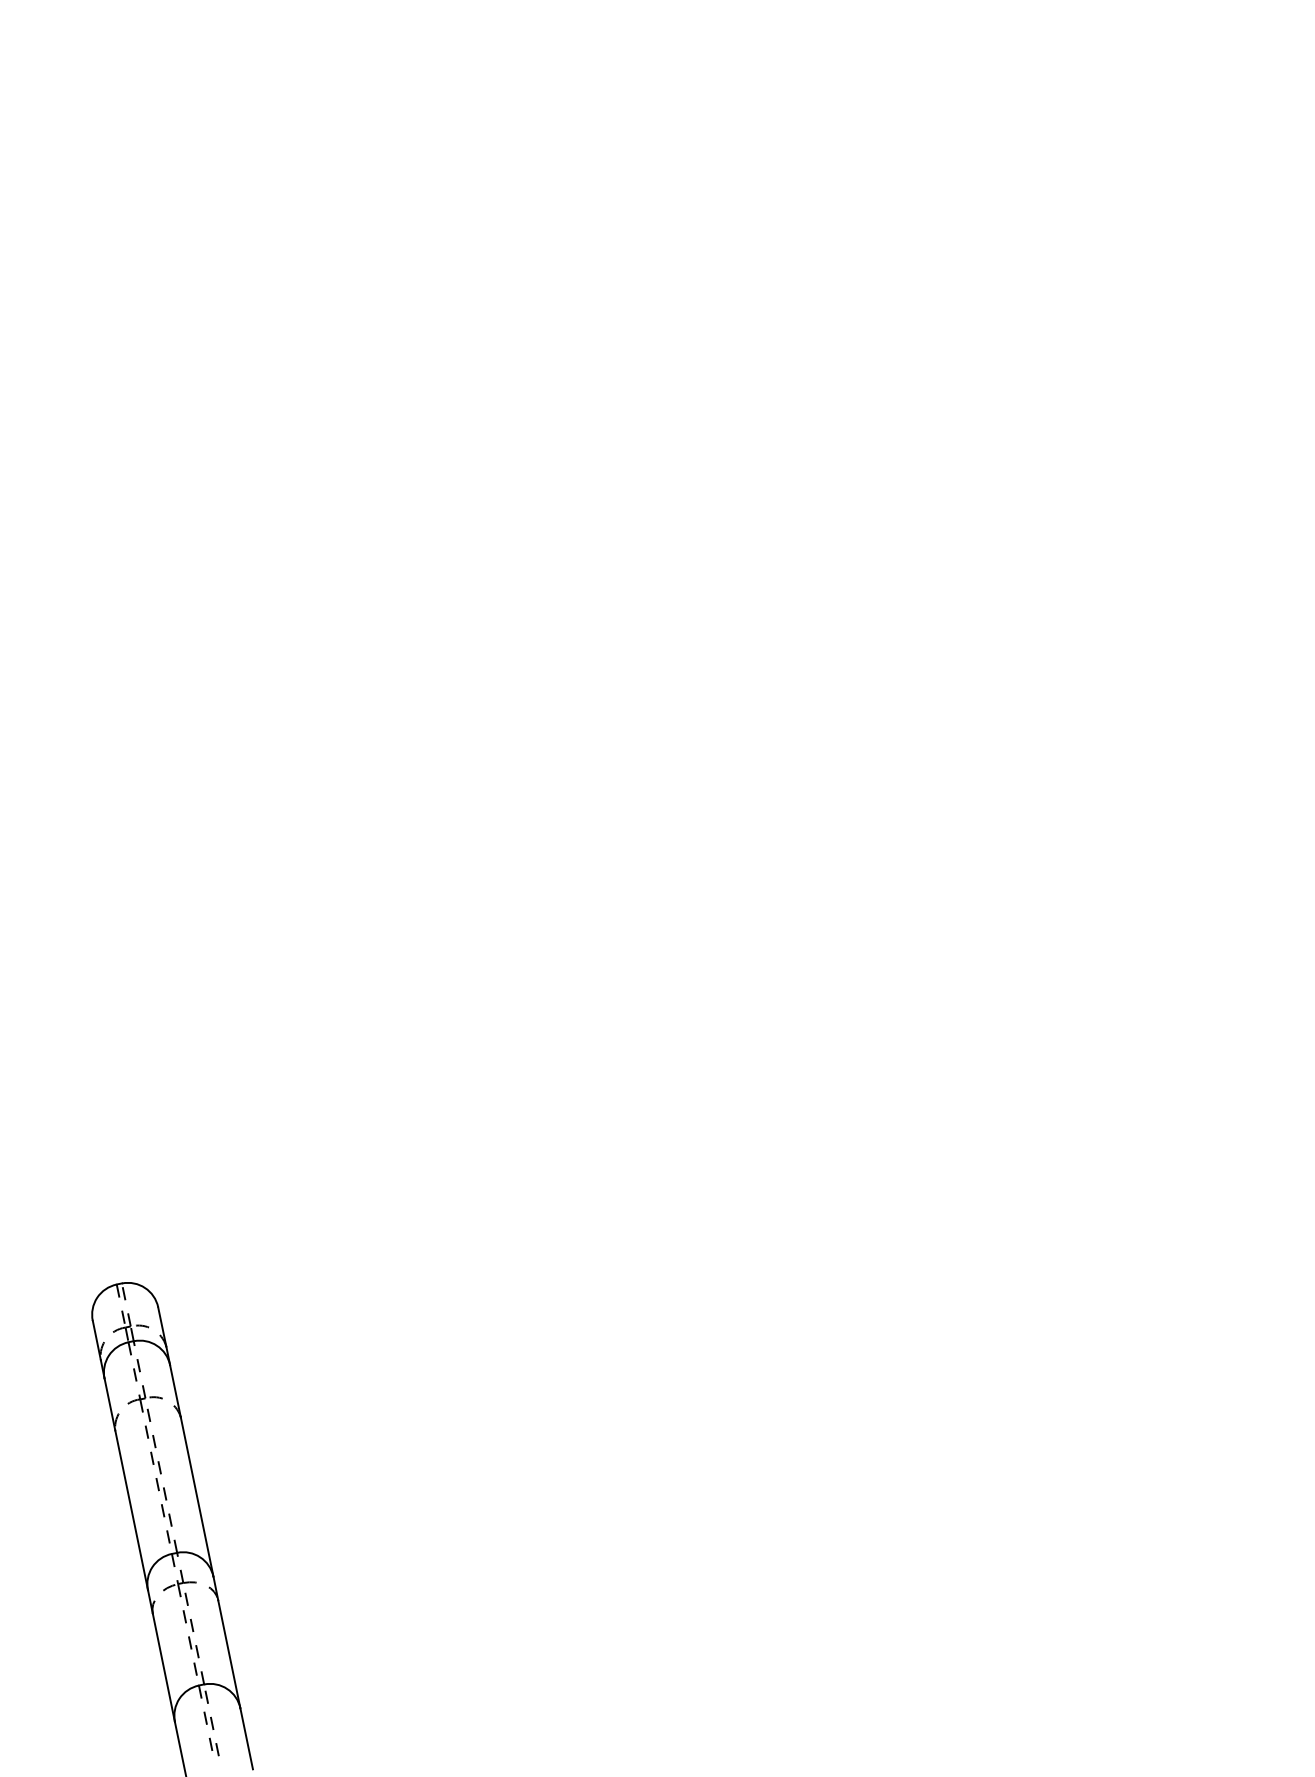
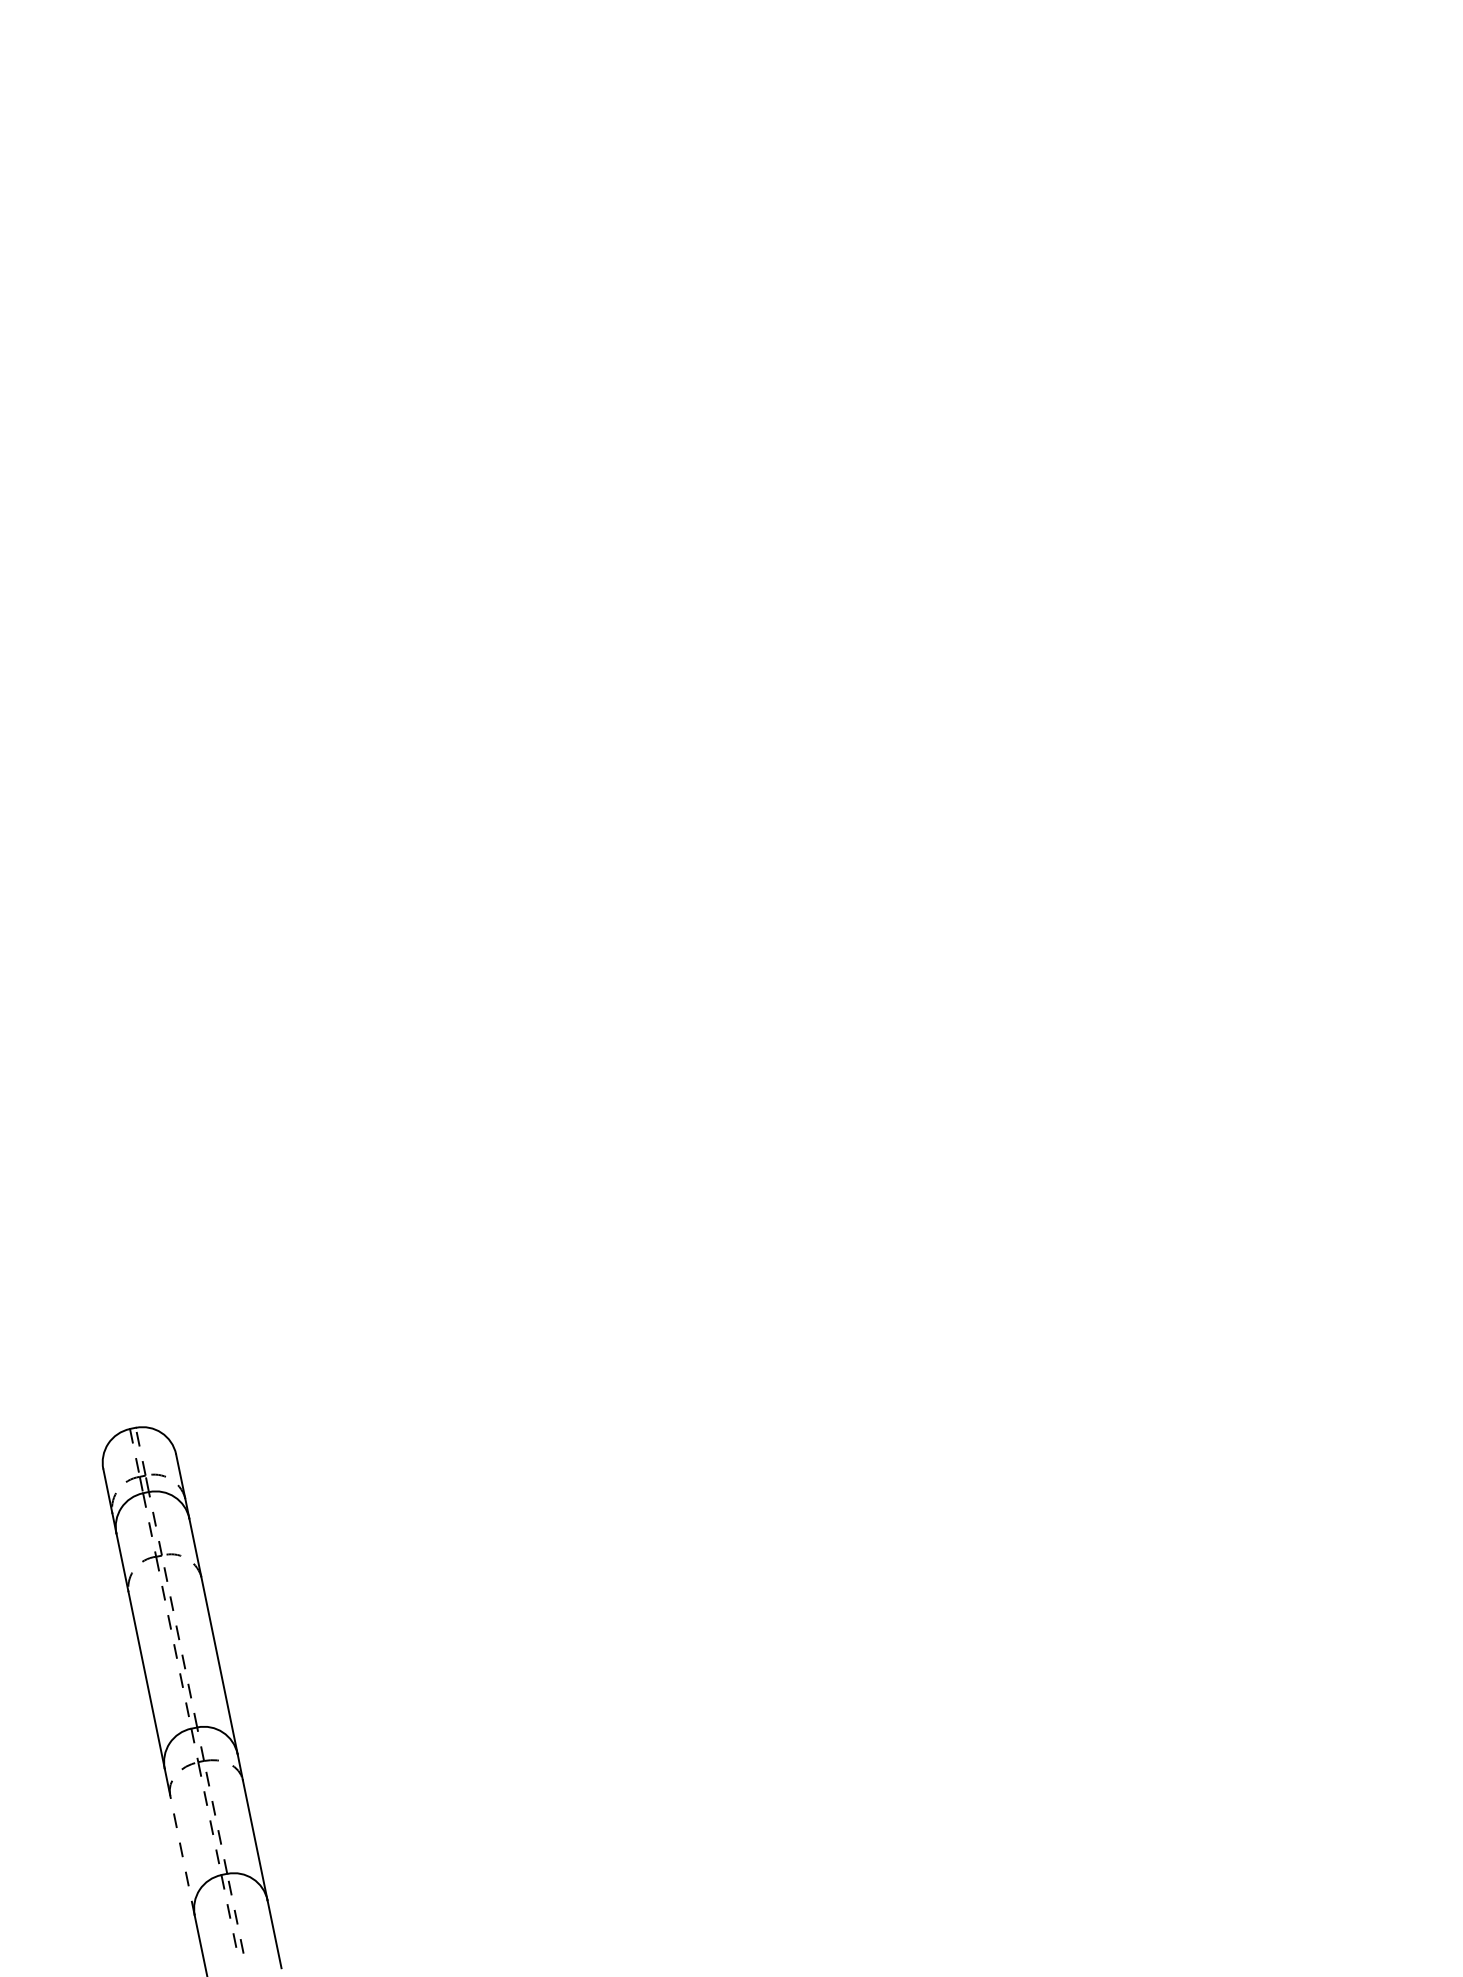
line: (163, 1667) -> (182, 1854), solid -> dashed

